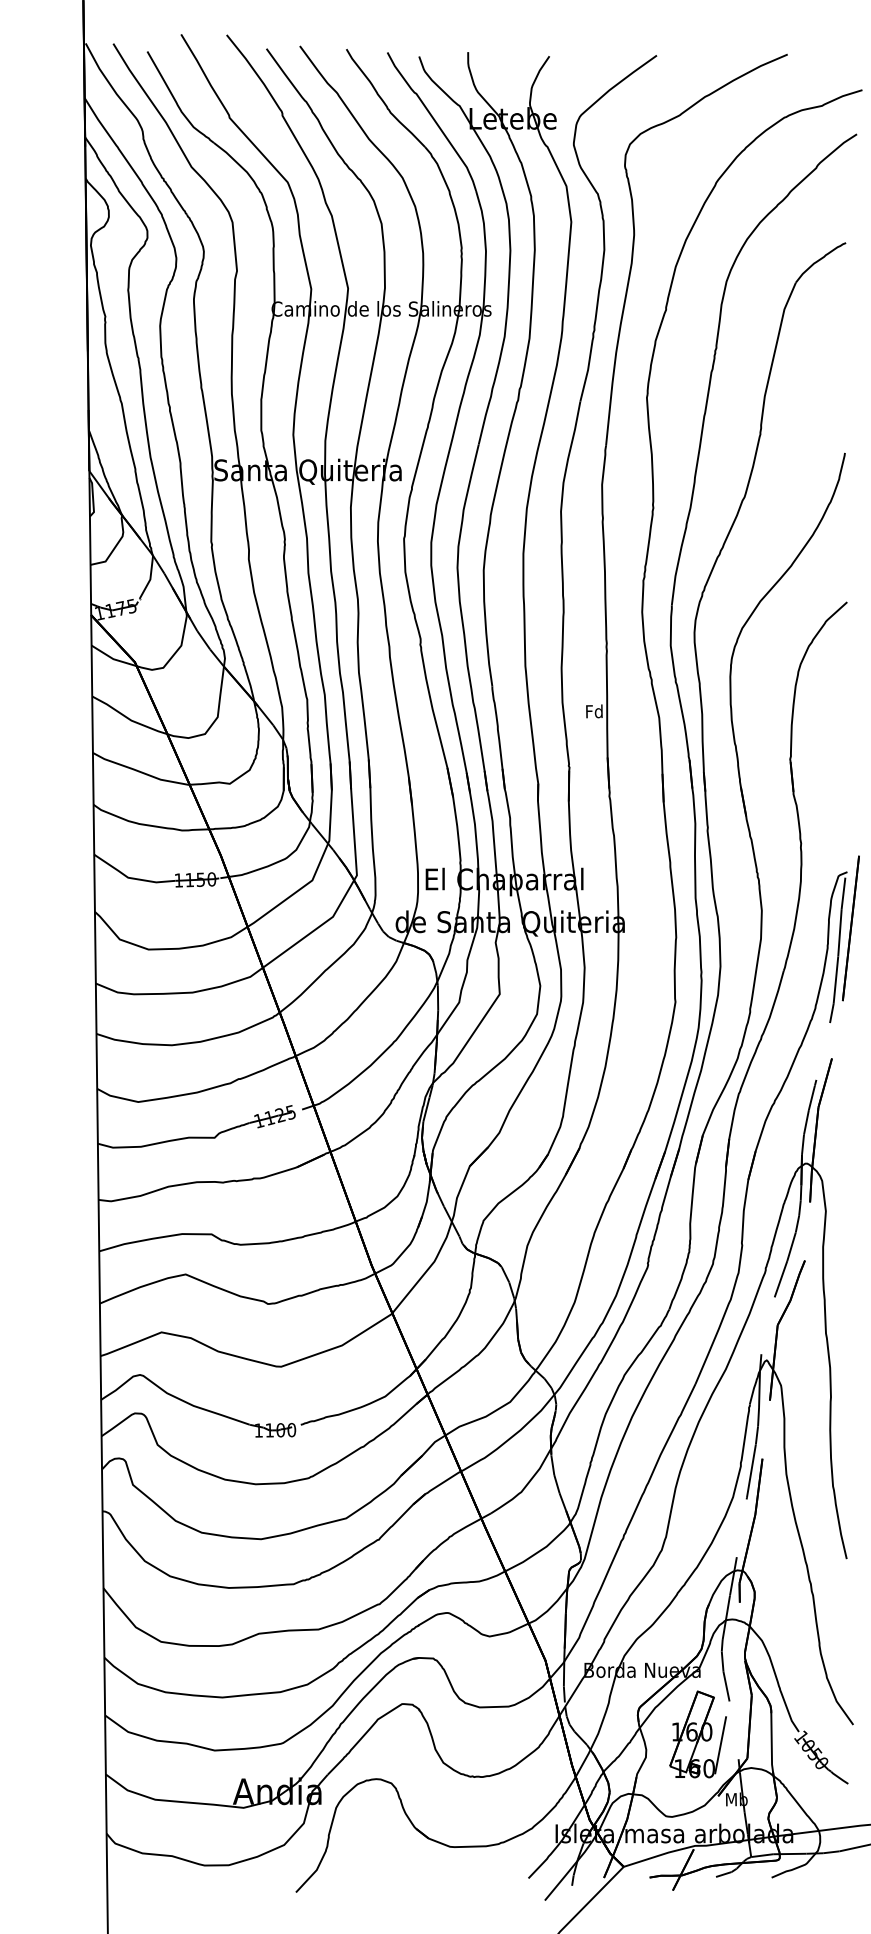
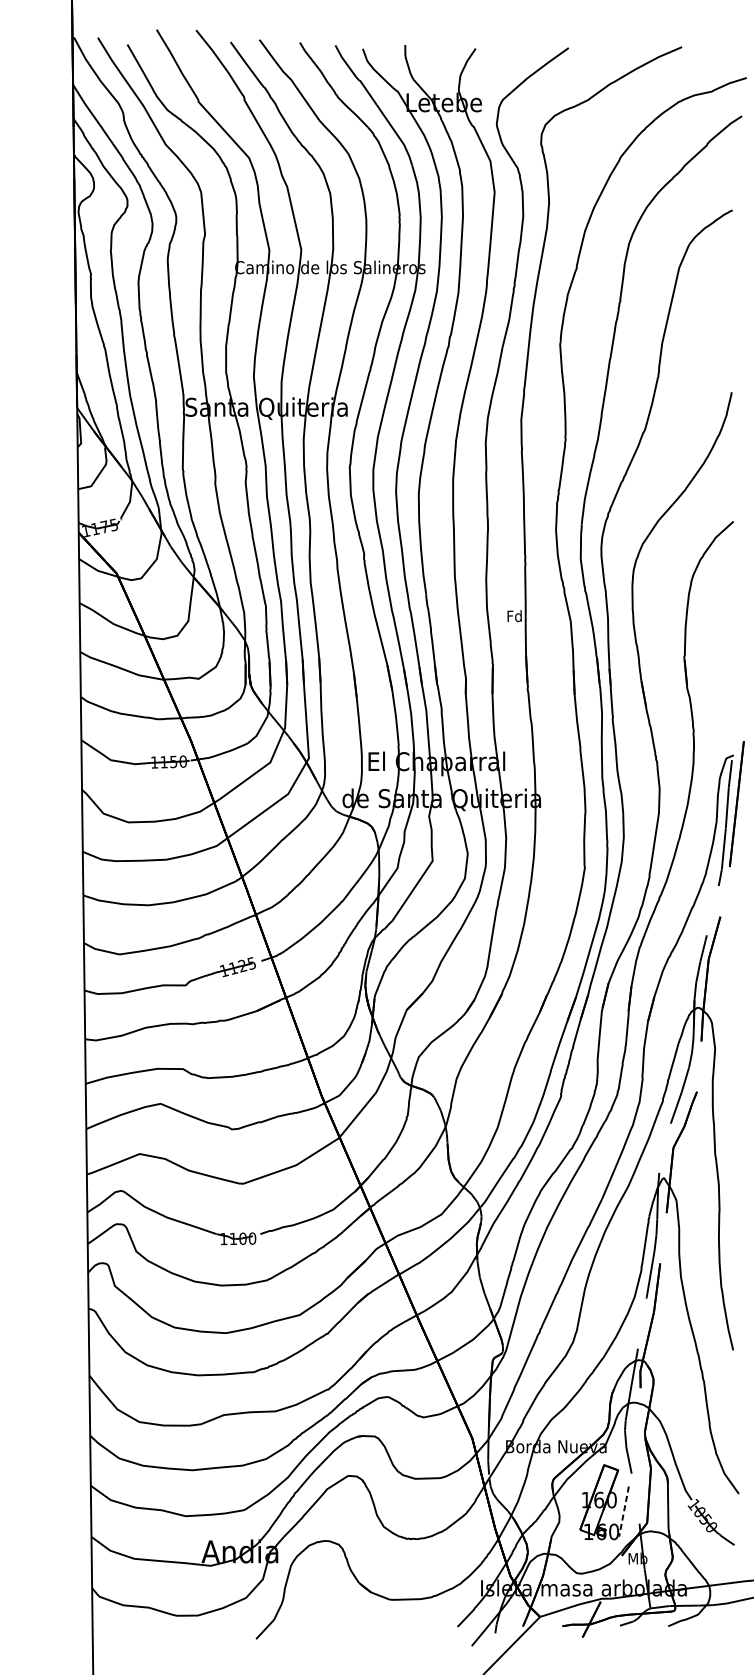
line: (720, 1745) -> (623, 1511), solid -> dashed

